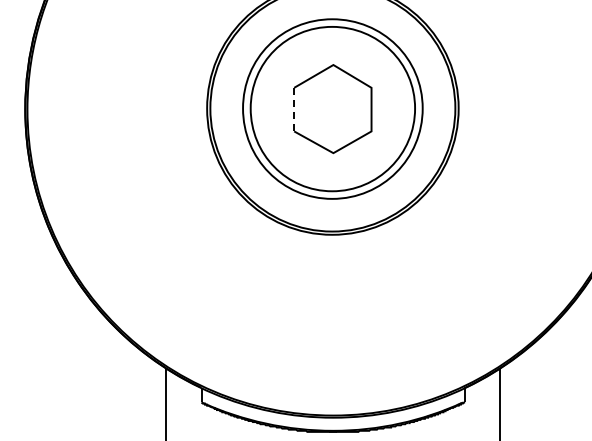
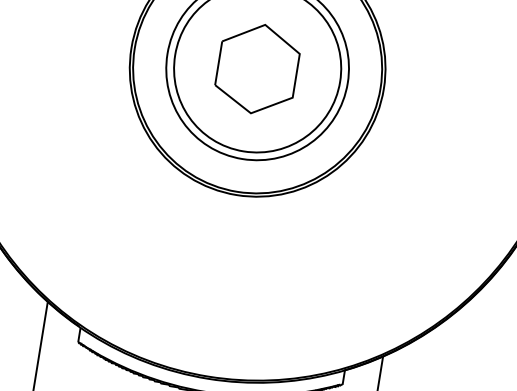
line: (294, 109) -> (218, 63), dashed -> solid

